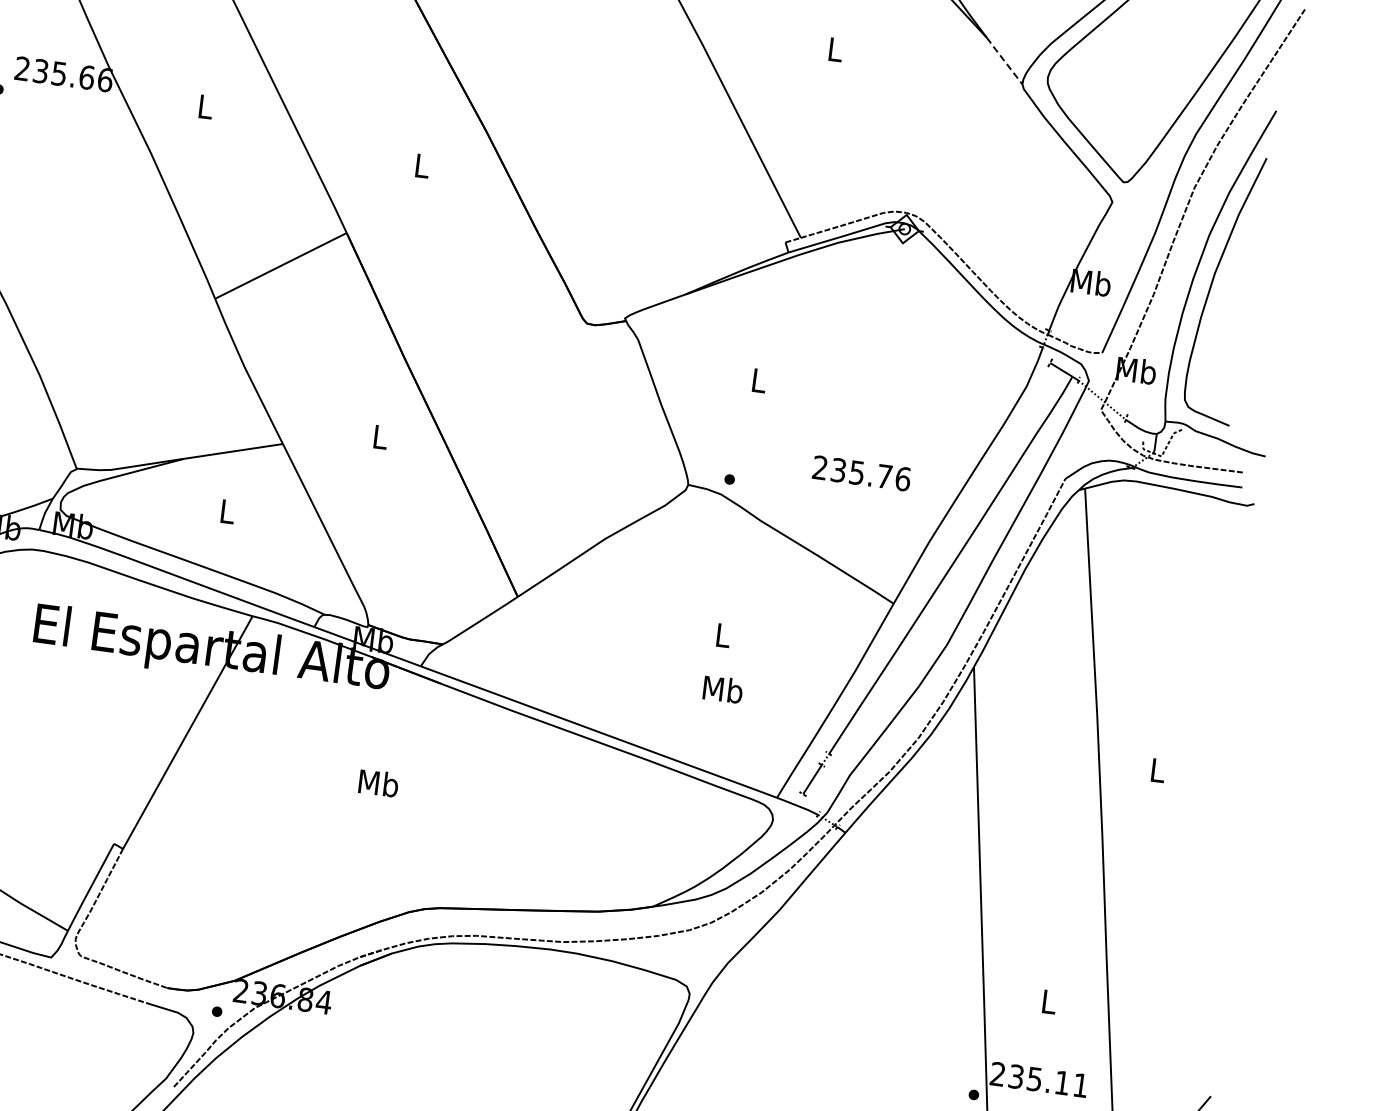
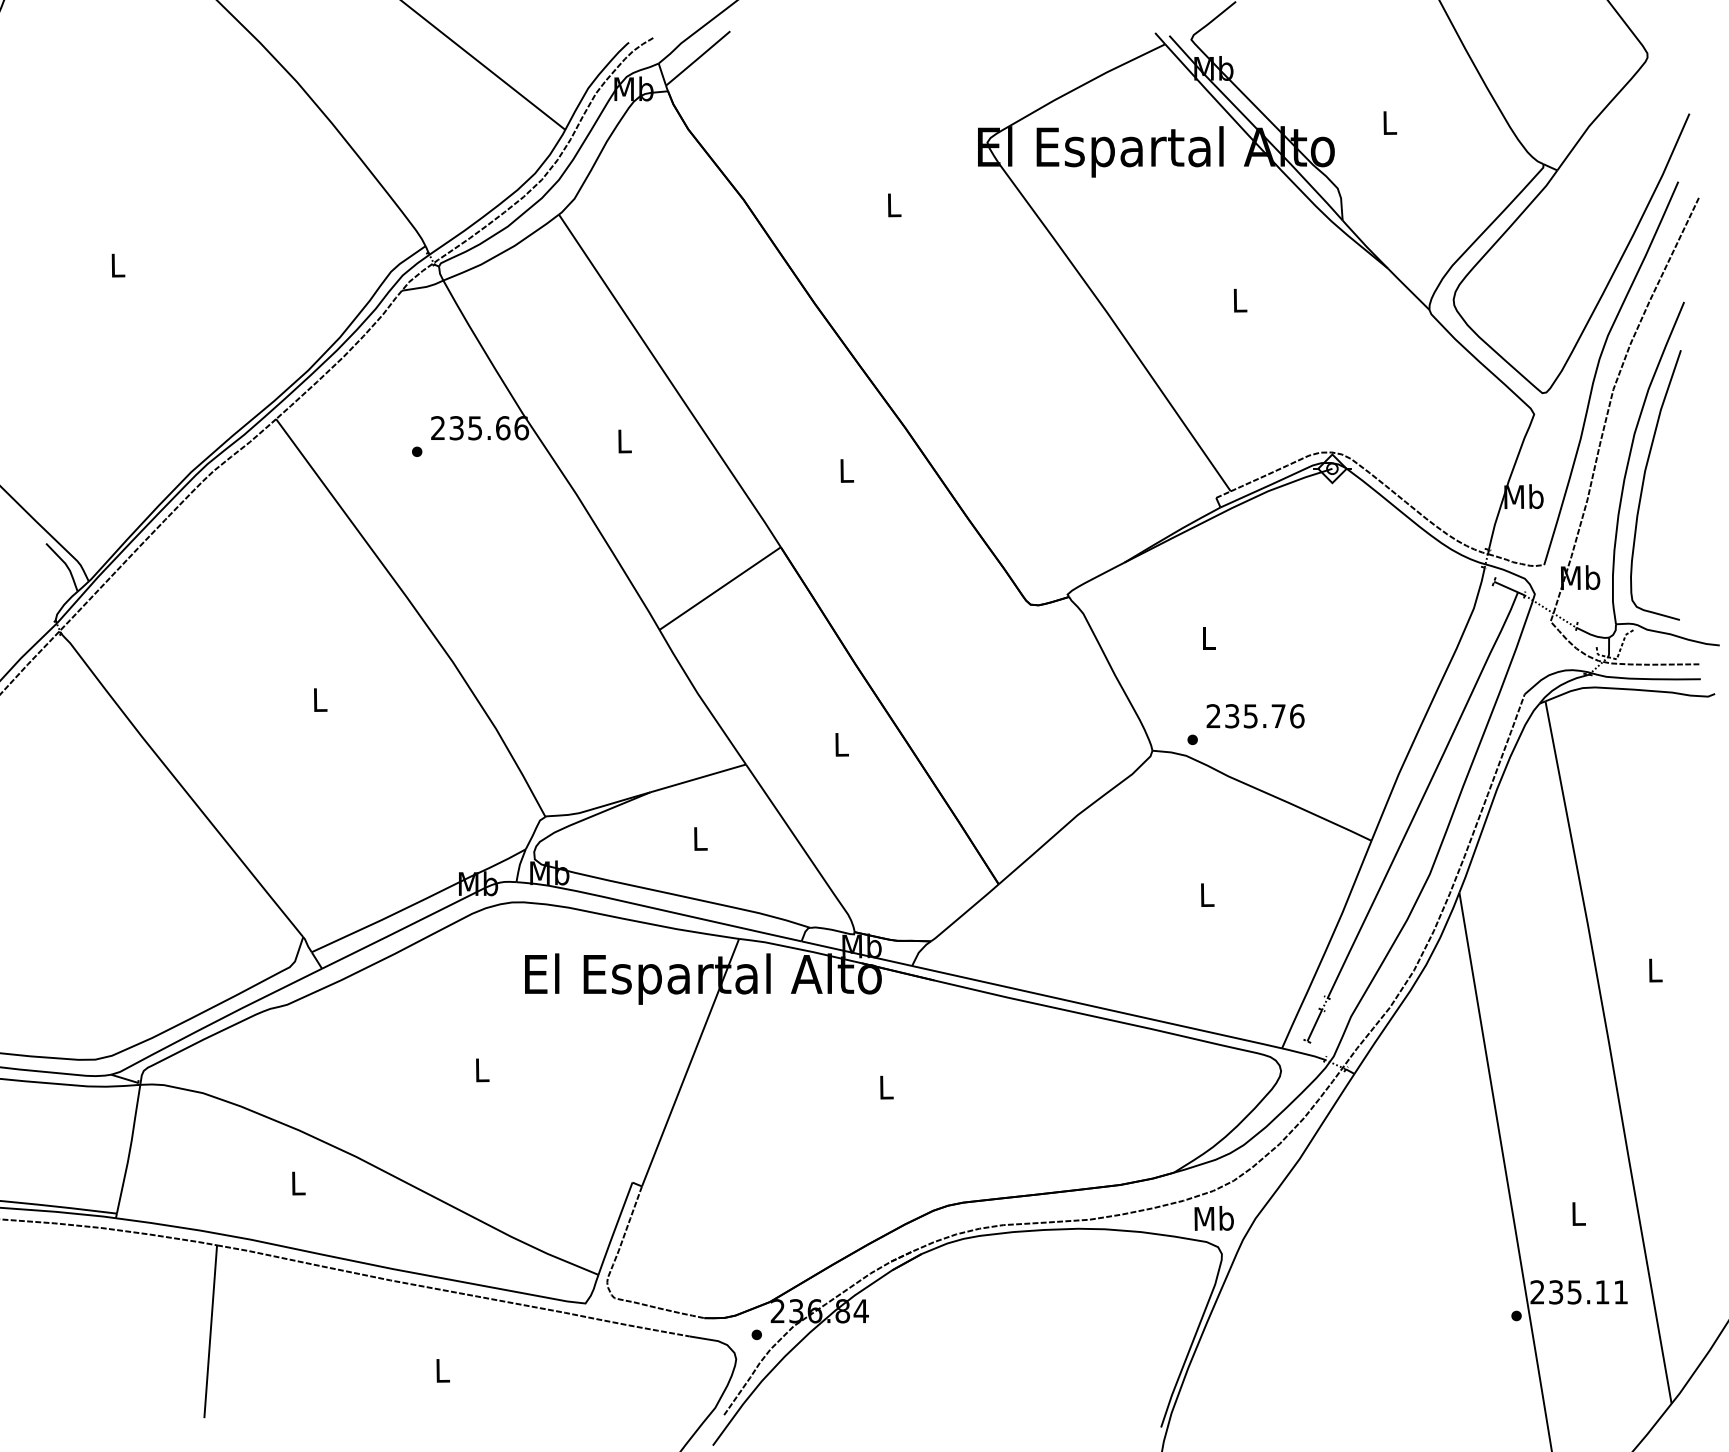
line: (1004, 61) -> (1408, 289), dashed -> solid
text: (861, 473) -> (1255, 716), moved
text: (722, 689) -> (1213, 1218), moved
text: (378, 782) -> (885, 1086), Mb -> L

